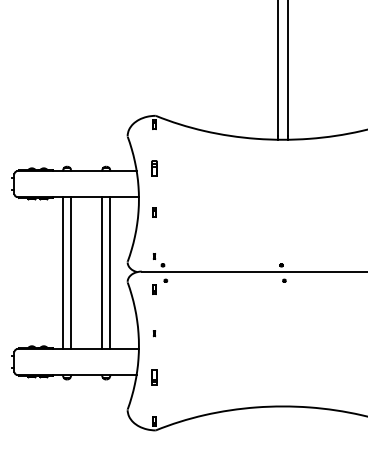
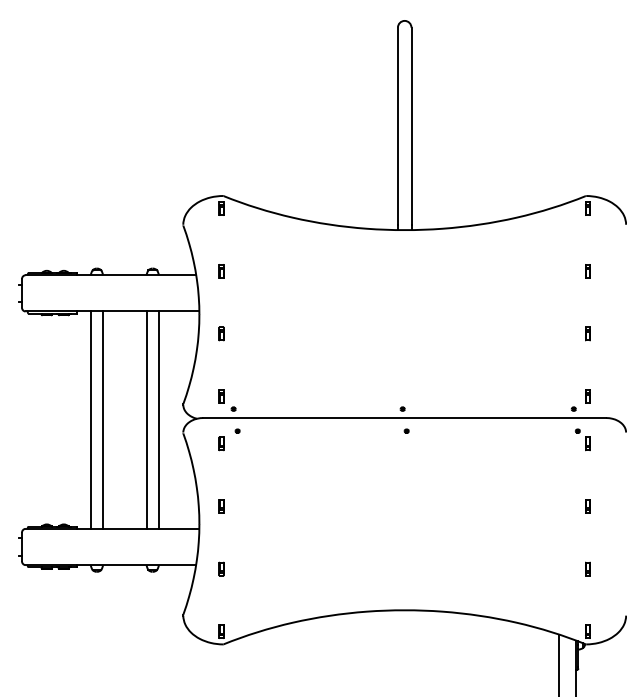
part: (154, 168) -> (221, 271), size x0.62
part: (154, 256) -> (221, 396), size x1.67
part: (154, 333) -> (221, 506), size x1.67
part: (154, 377) -> (221, 568), size x0.62

